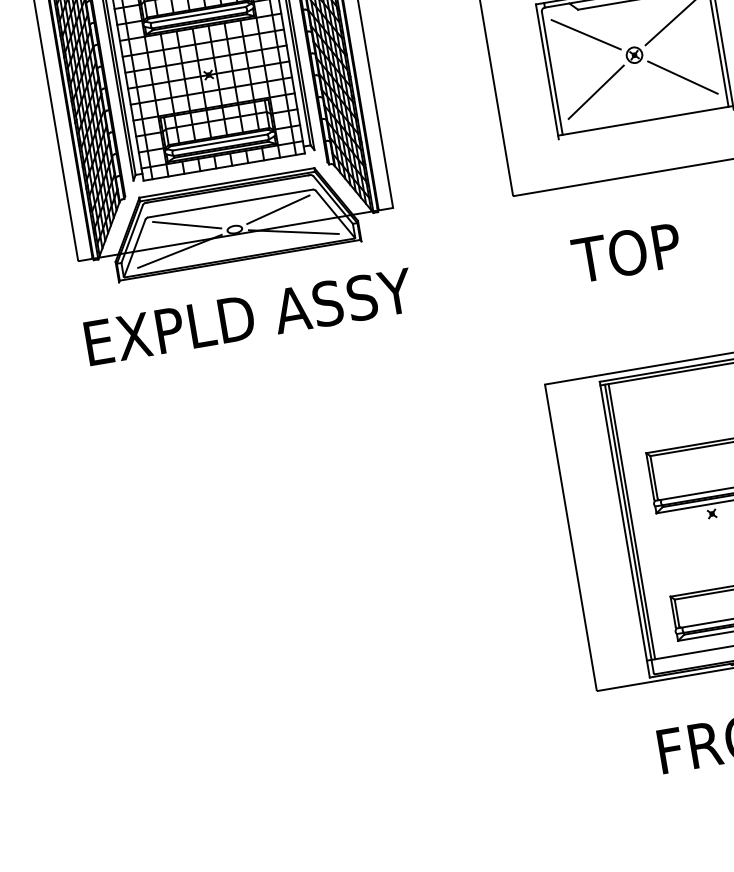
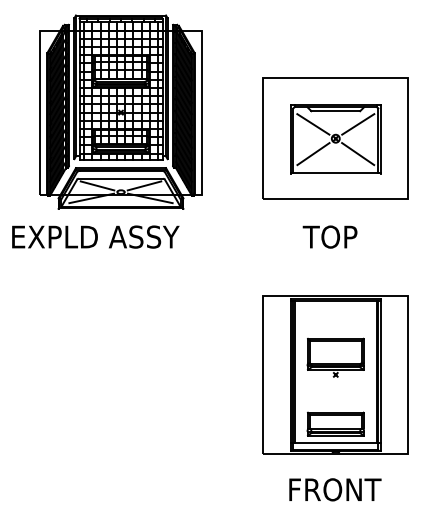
text: (625, 252) -> (329, 236), moved
text: (248, 315) -> (95, 236), moved

